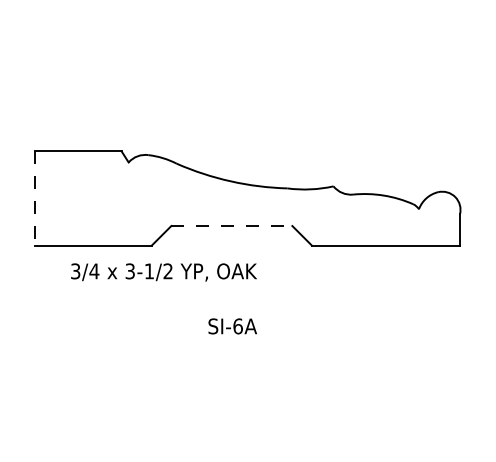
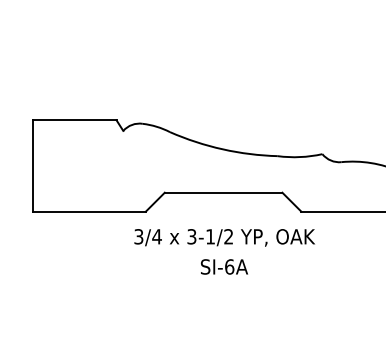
line: (35, 199) -> (32, 166), dashed -> solid
line: (231, 226) -> (223, 193), dashed -> solid
text: (163, 272) -> (224, 237), moved
text: (232, 326) -> (224, 267), moved

